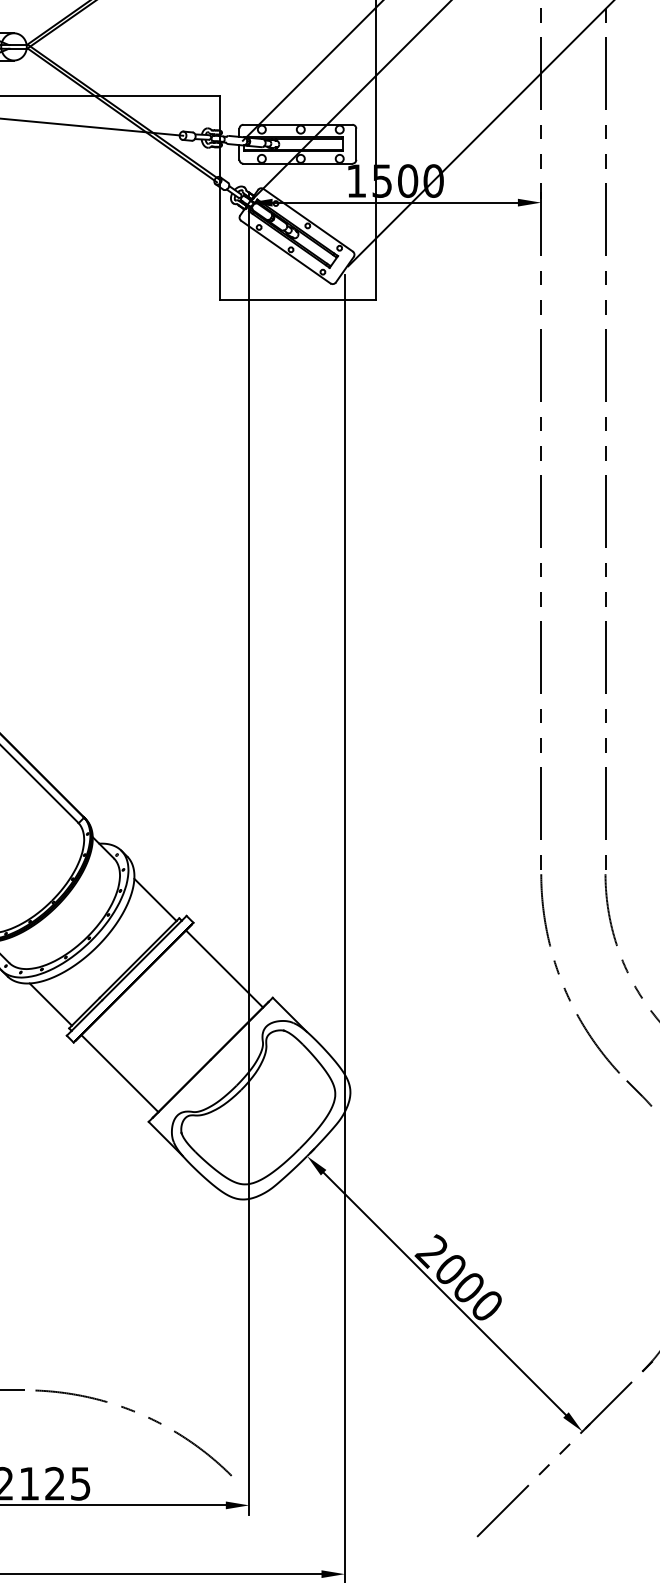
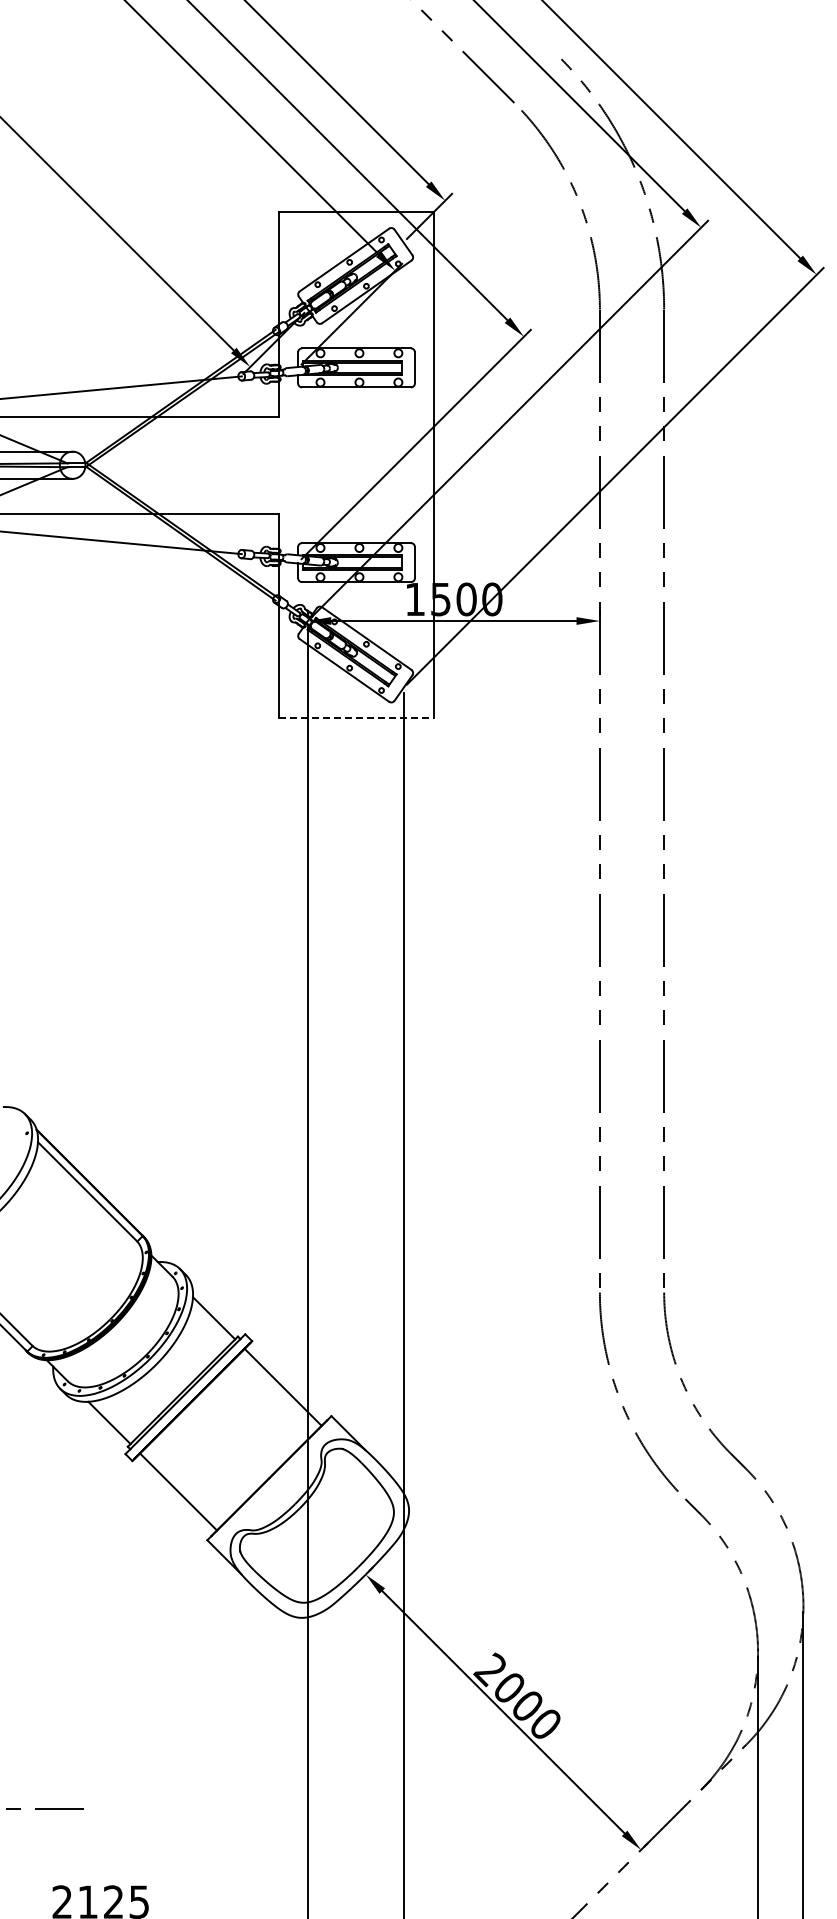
line: (297, 300) -> (356, 718), solid -> dashed
arc: (147, 1418) -> (206, 1836), removed

